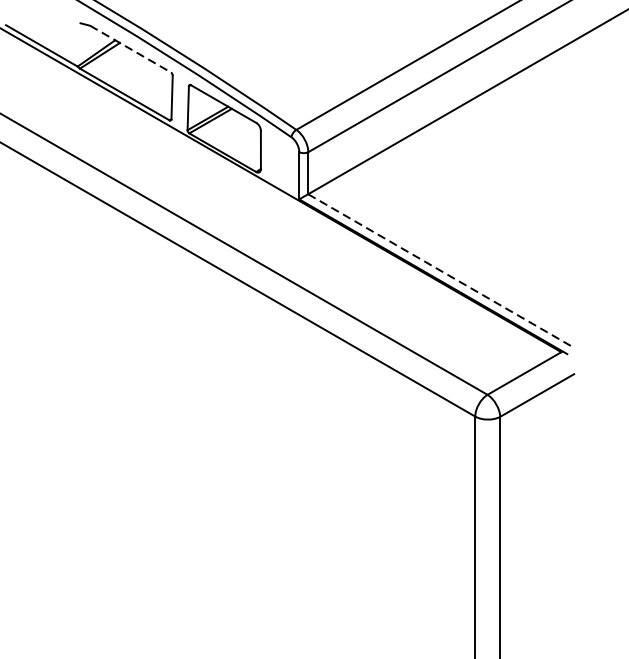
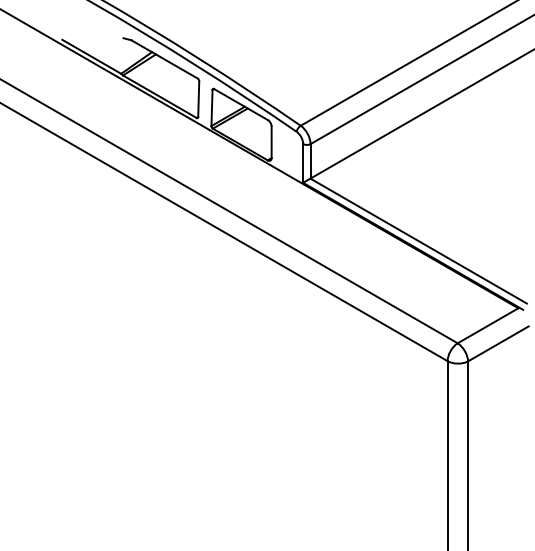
line: (131, 49) -> (165, 59), dashed -> solid
line: (439, 270) -> (418, 241), dashed -> solid

